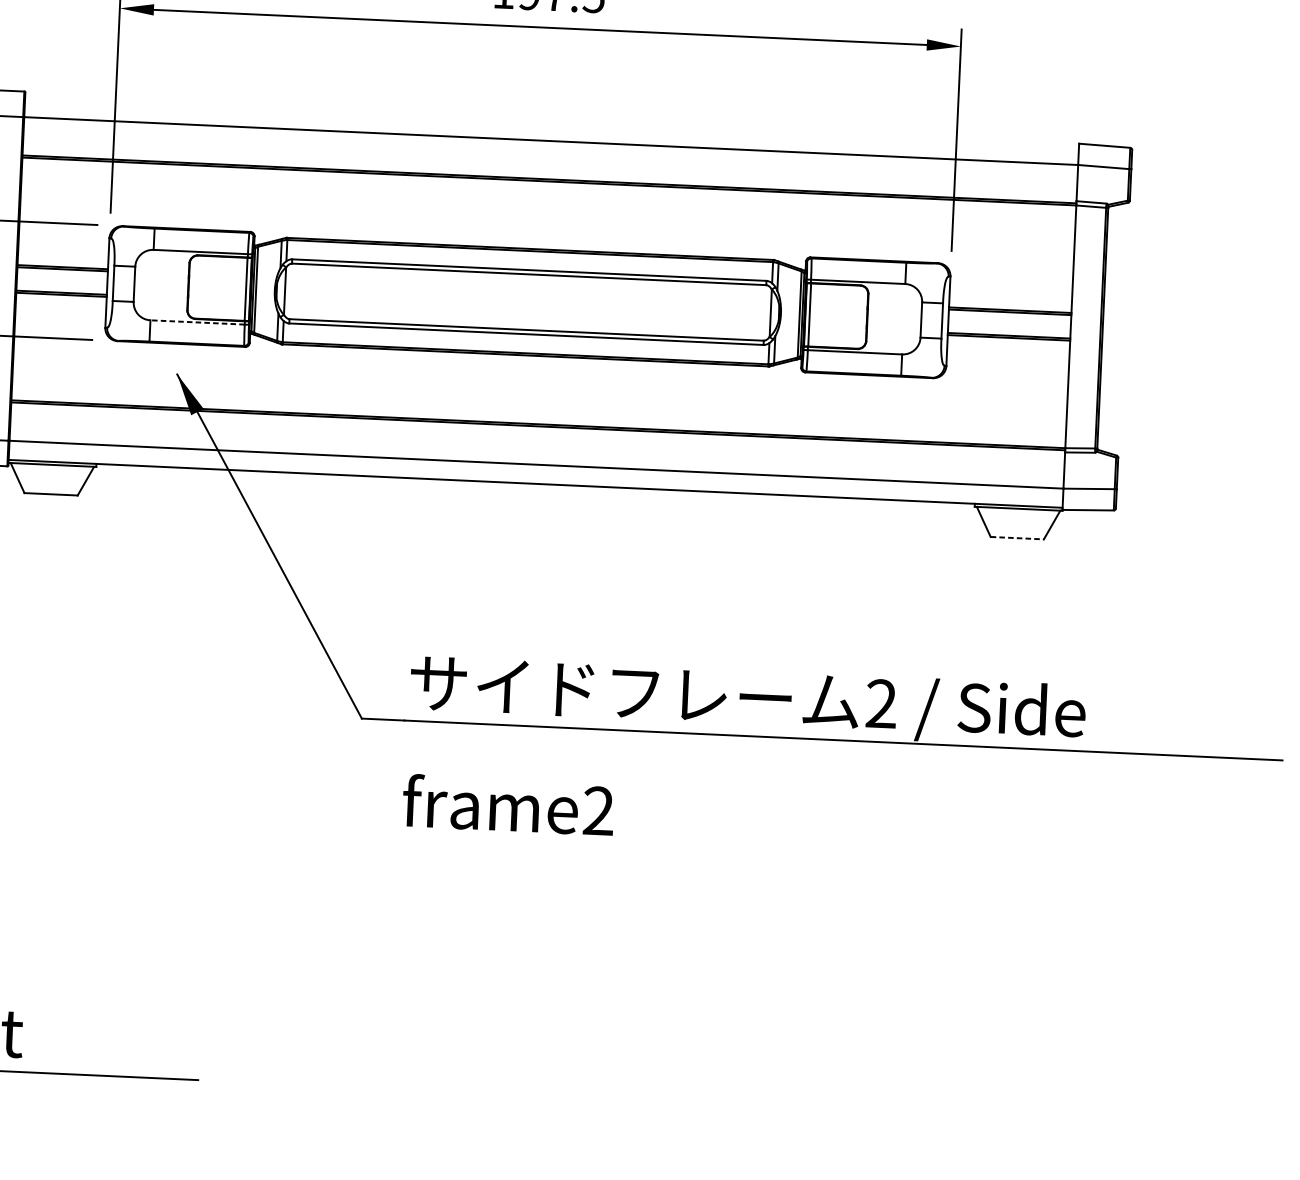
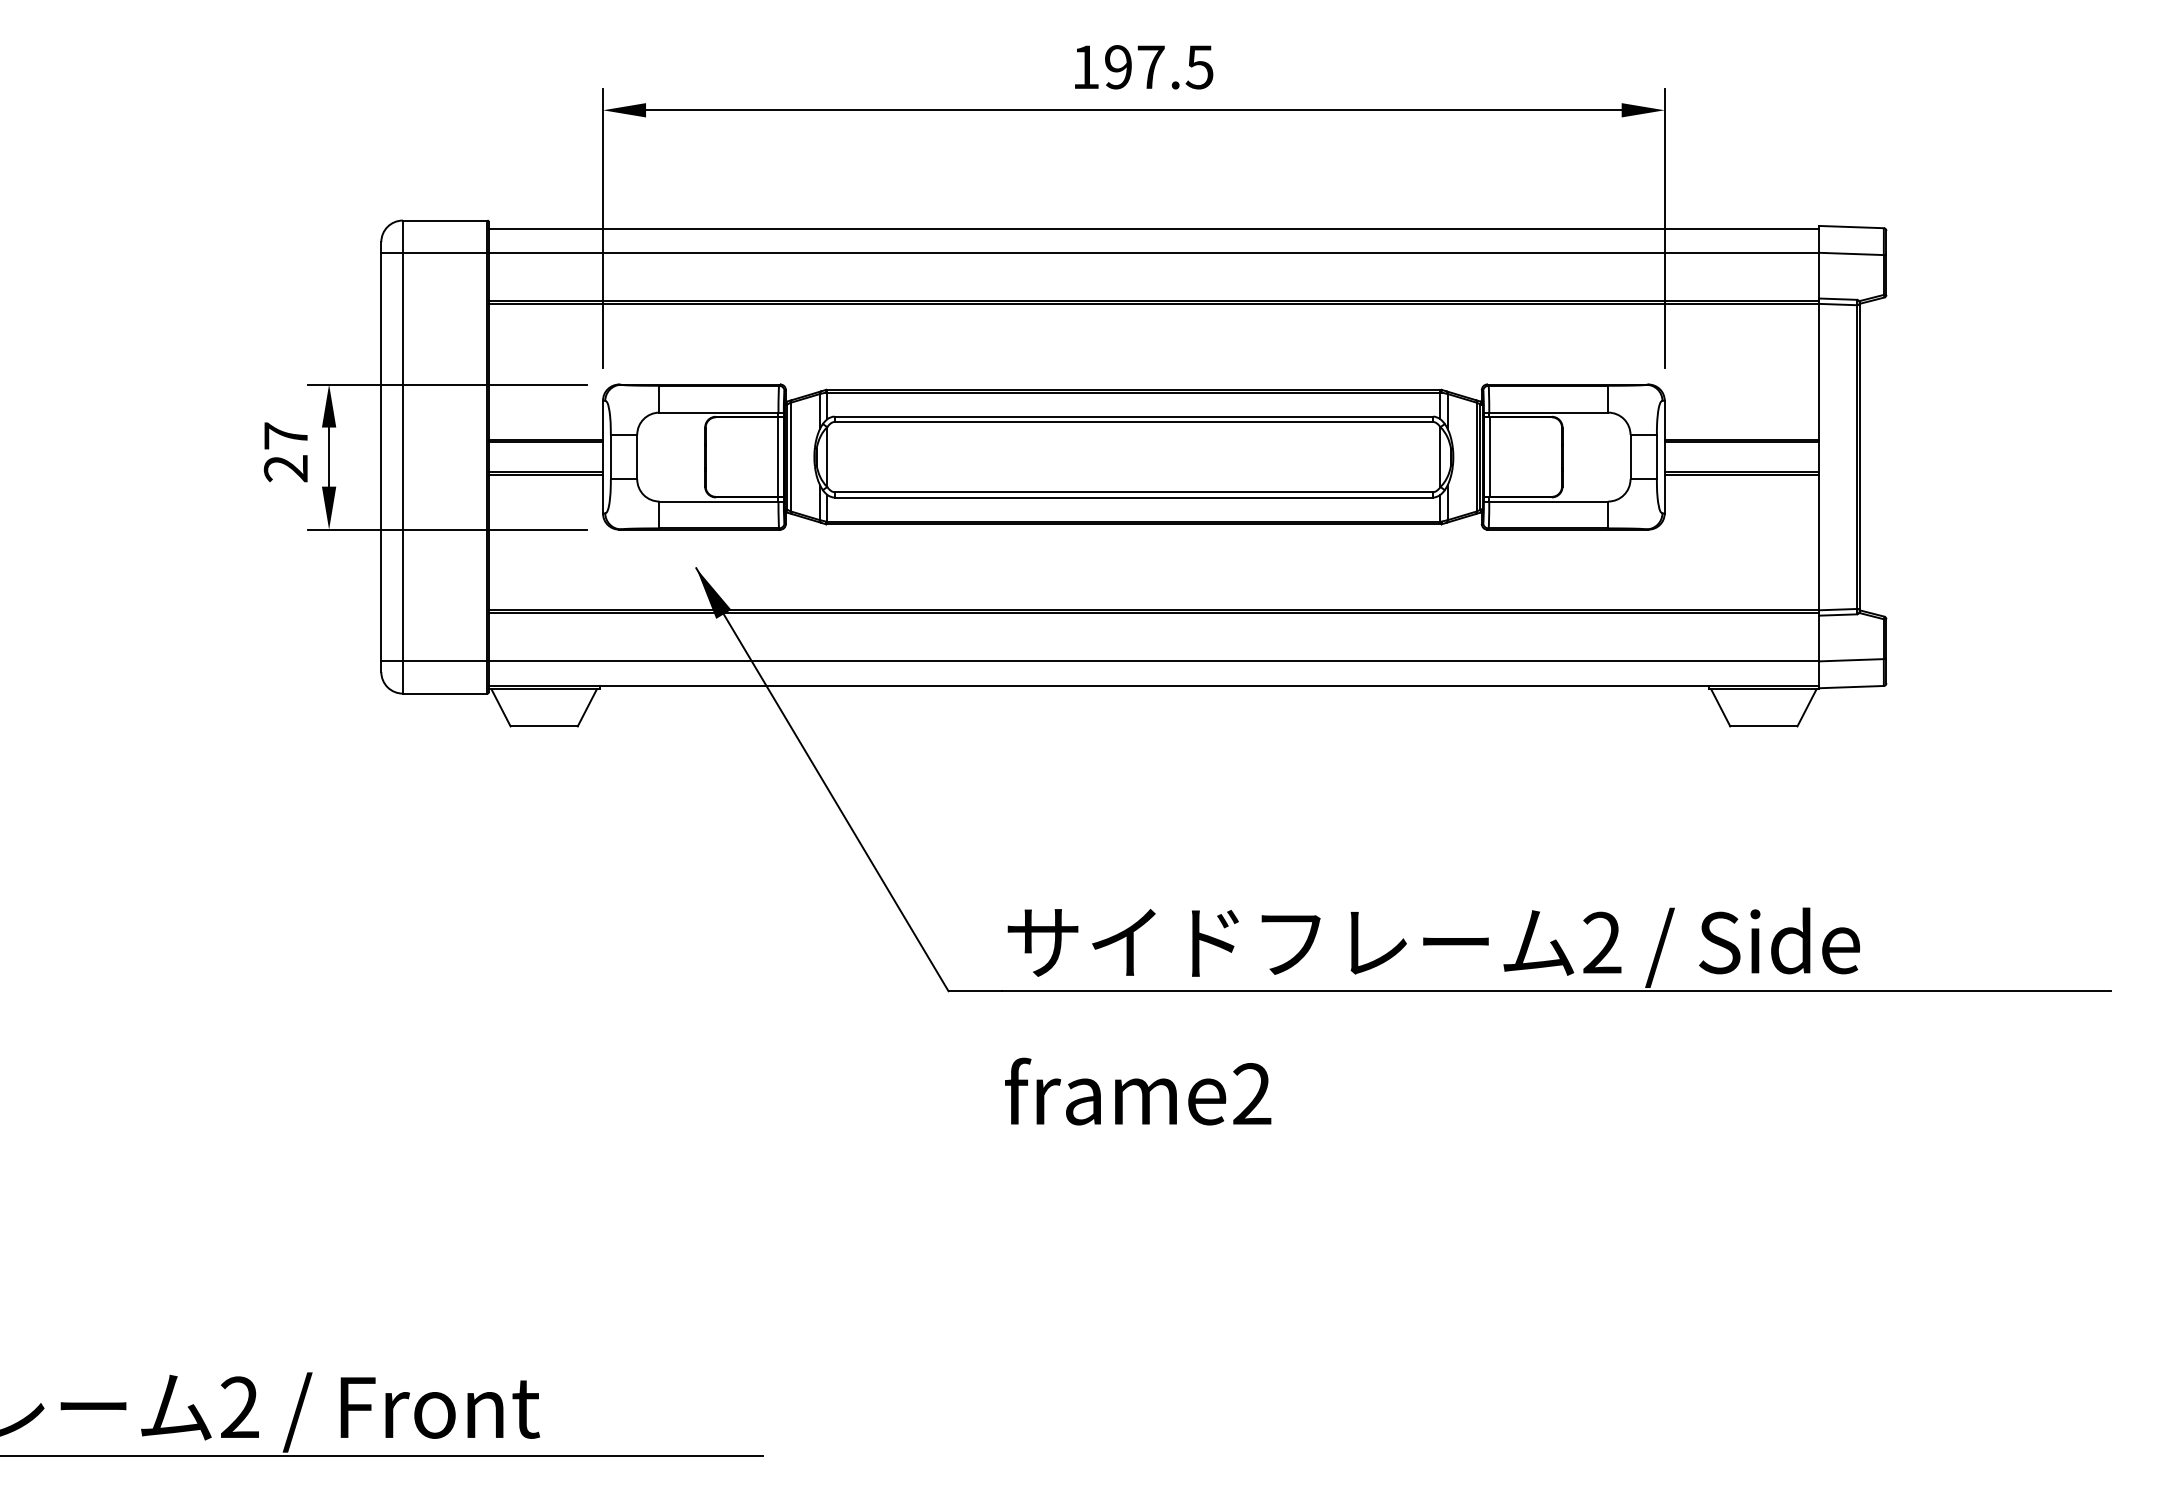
line: (551, 121) -> (1153, 228), added
line: (197, 322) -> (718, 501), dashed -> solid
line: (1016, 538) -> (1763, 726), dashed -> solid

